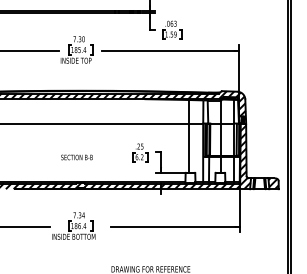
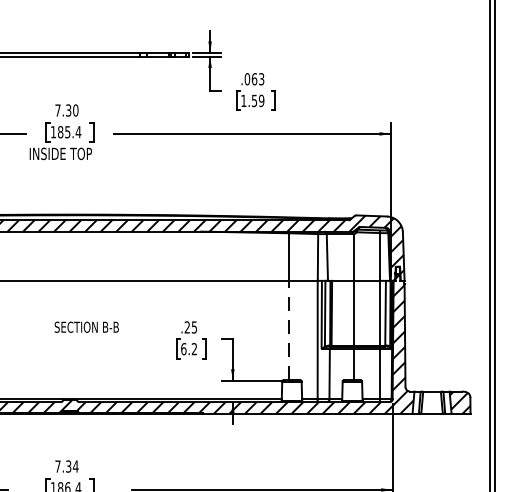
line: (189, 148) -> (290, 331), solid -> dashed
text: (76, 157) -> (85, 327), moved

